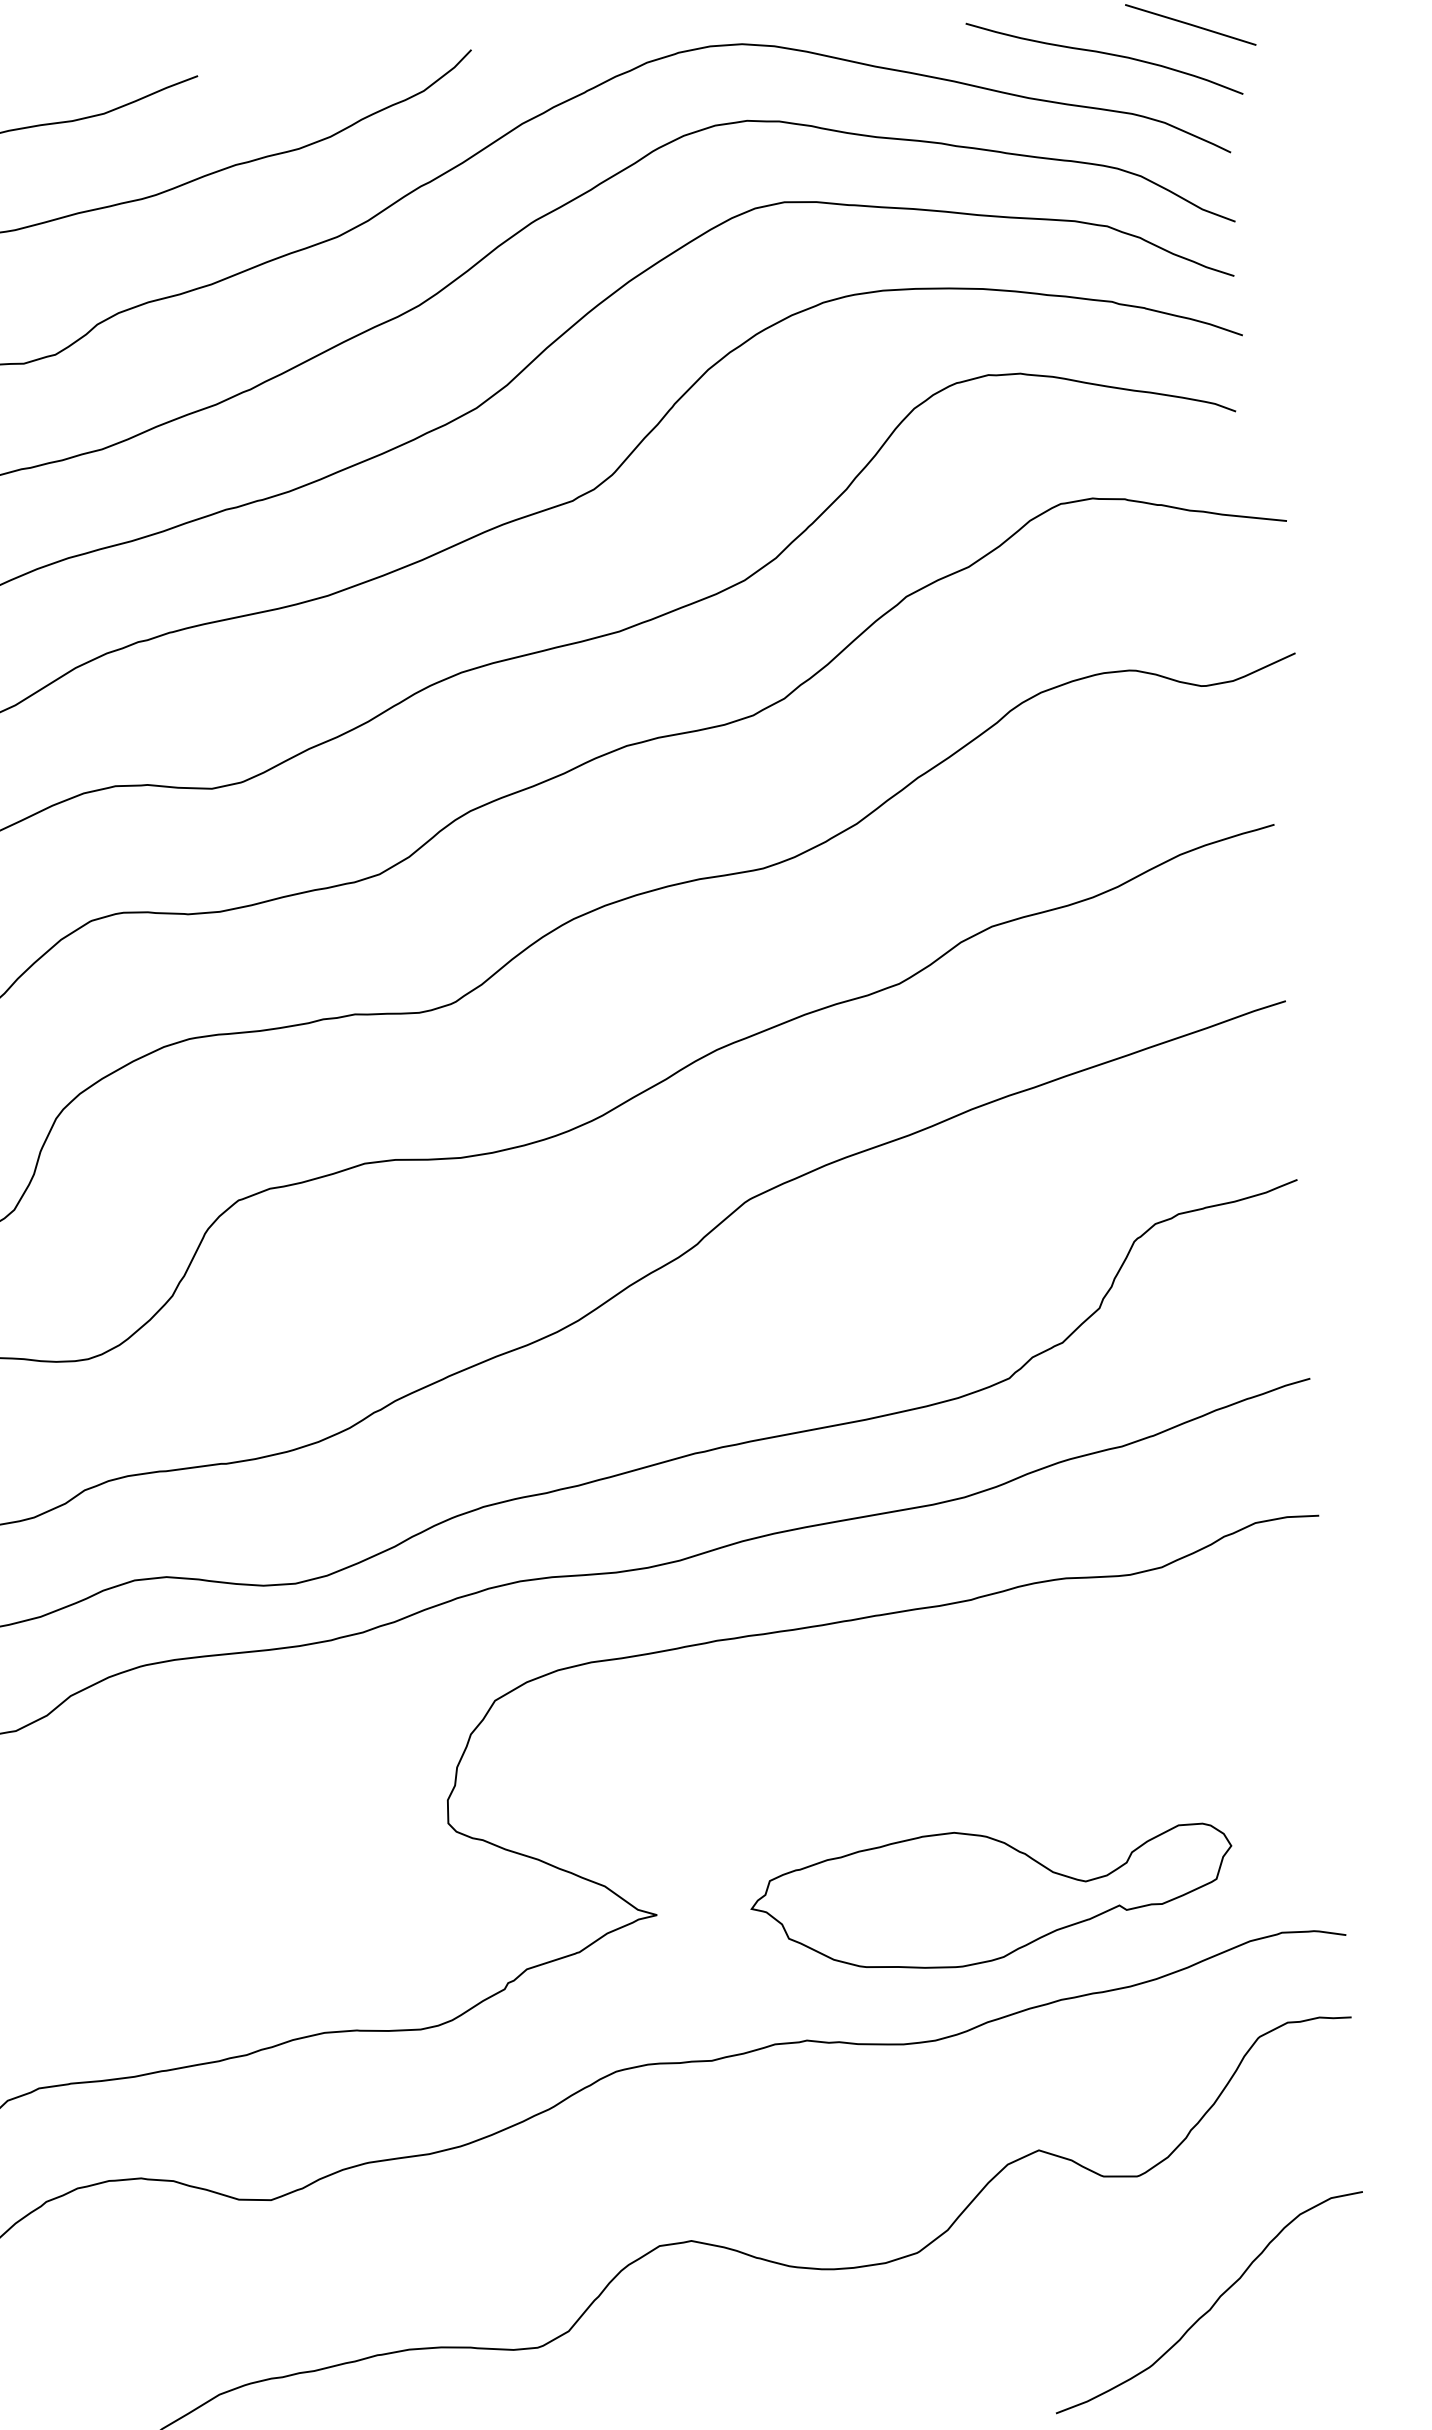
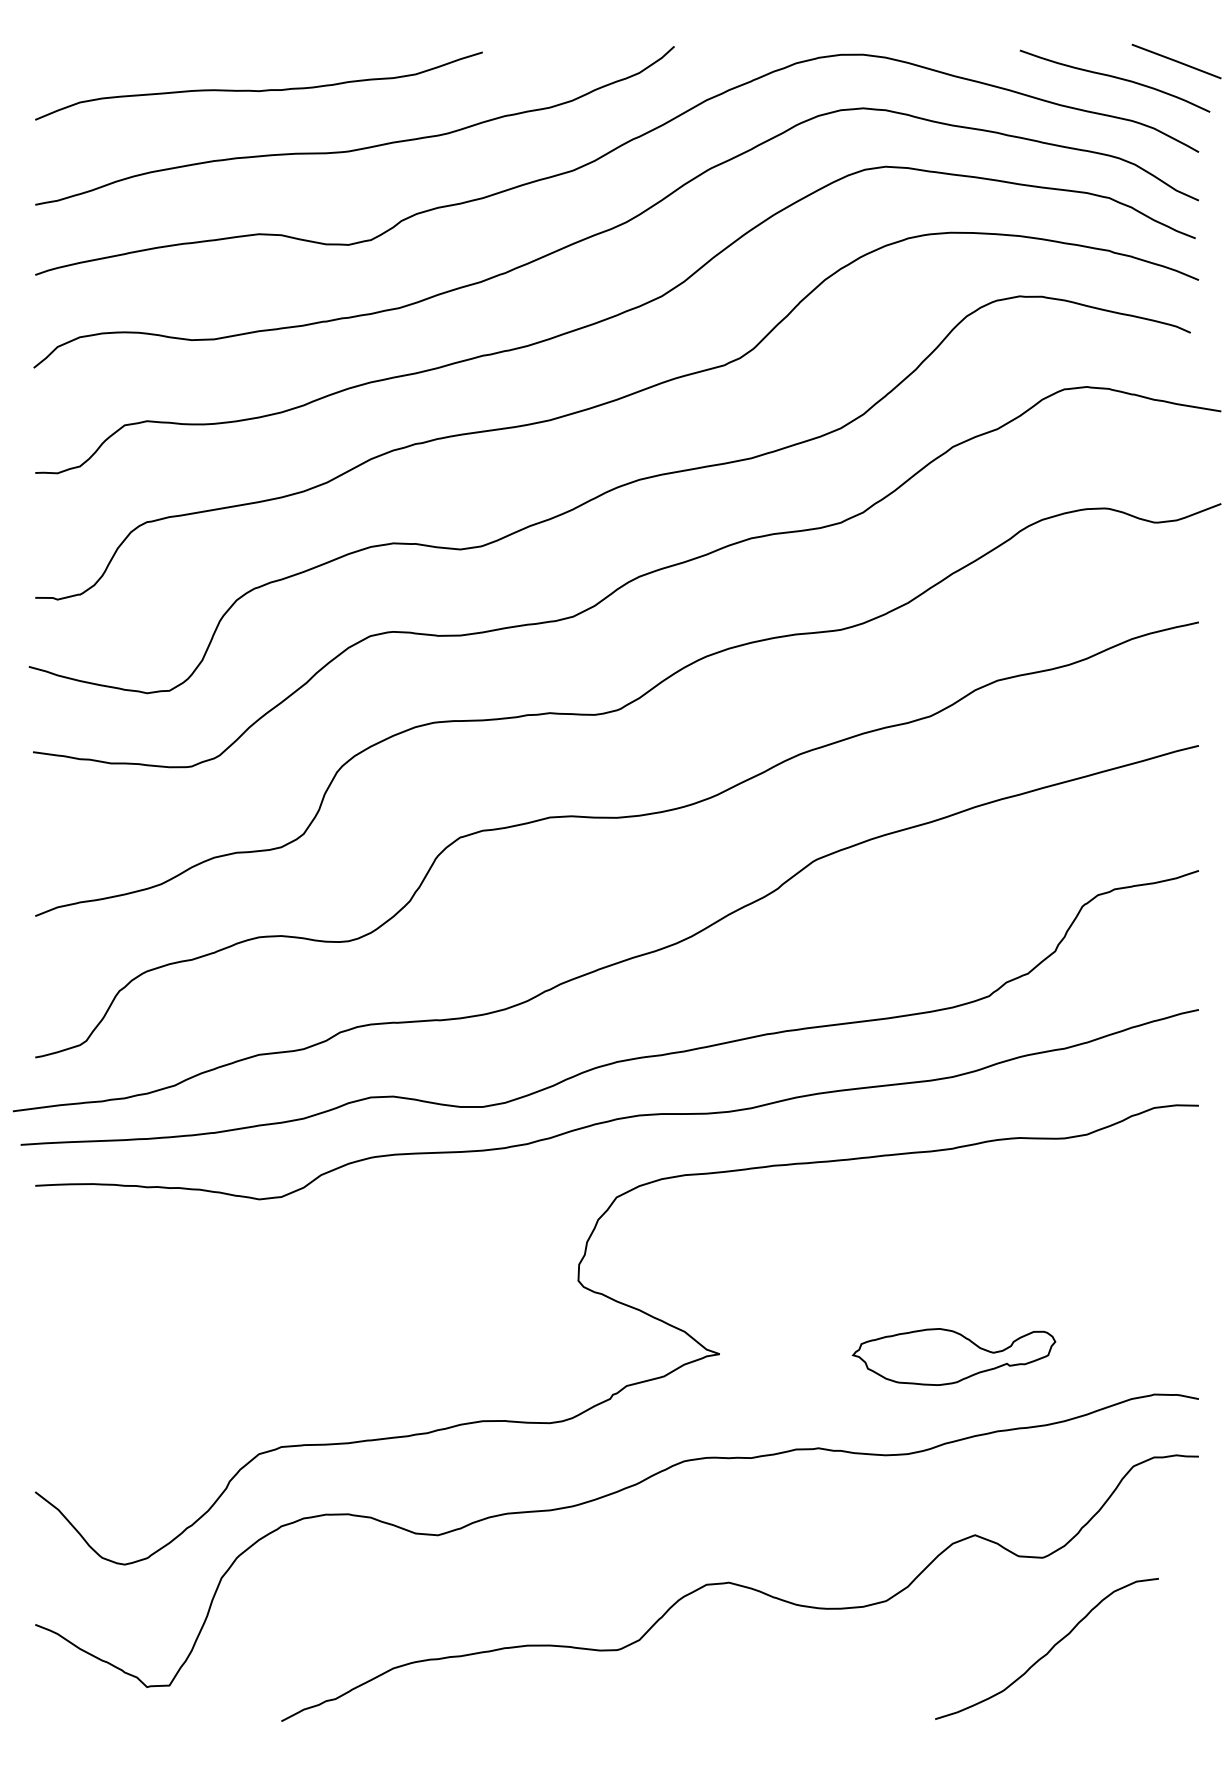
part: (991, 1896) -> (953, 1356), size x0.6
curve: (1211, 2304) -> (1048, 1650), moved

